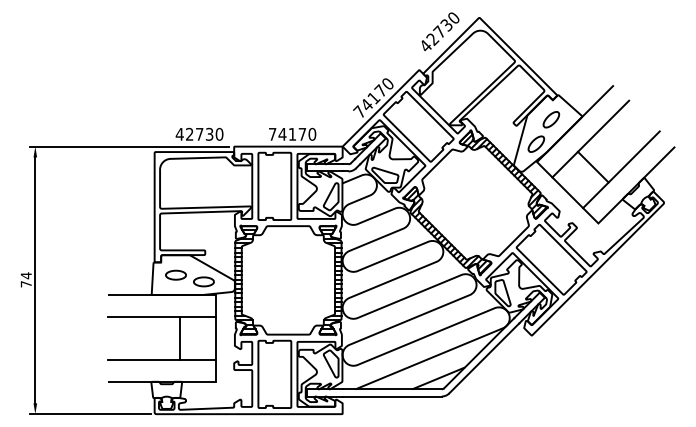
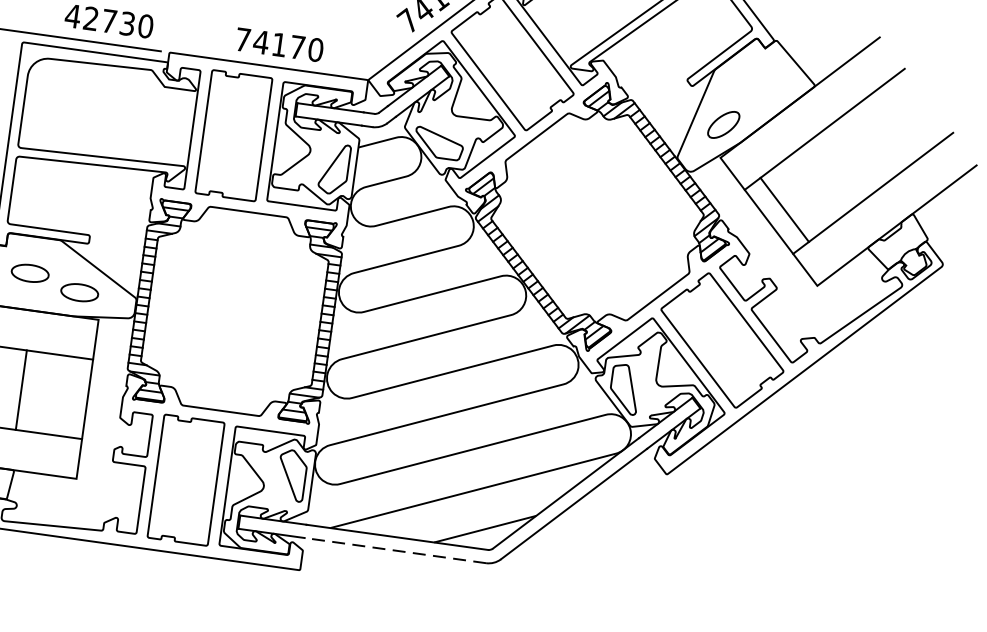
part: (551, 119) -> (757, 83), removed
line: (592, 166) -> (783, 208), moved
line: (392, 396) -> (396, 550), solid -> dashed

